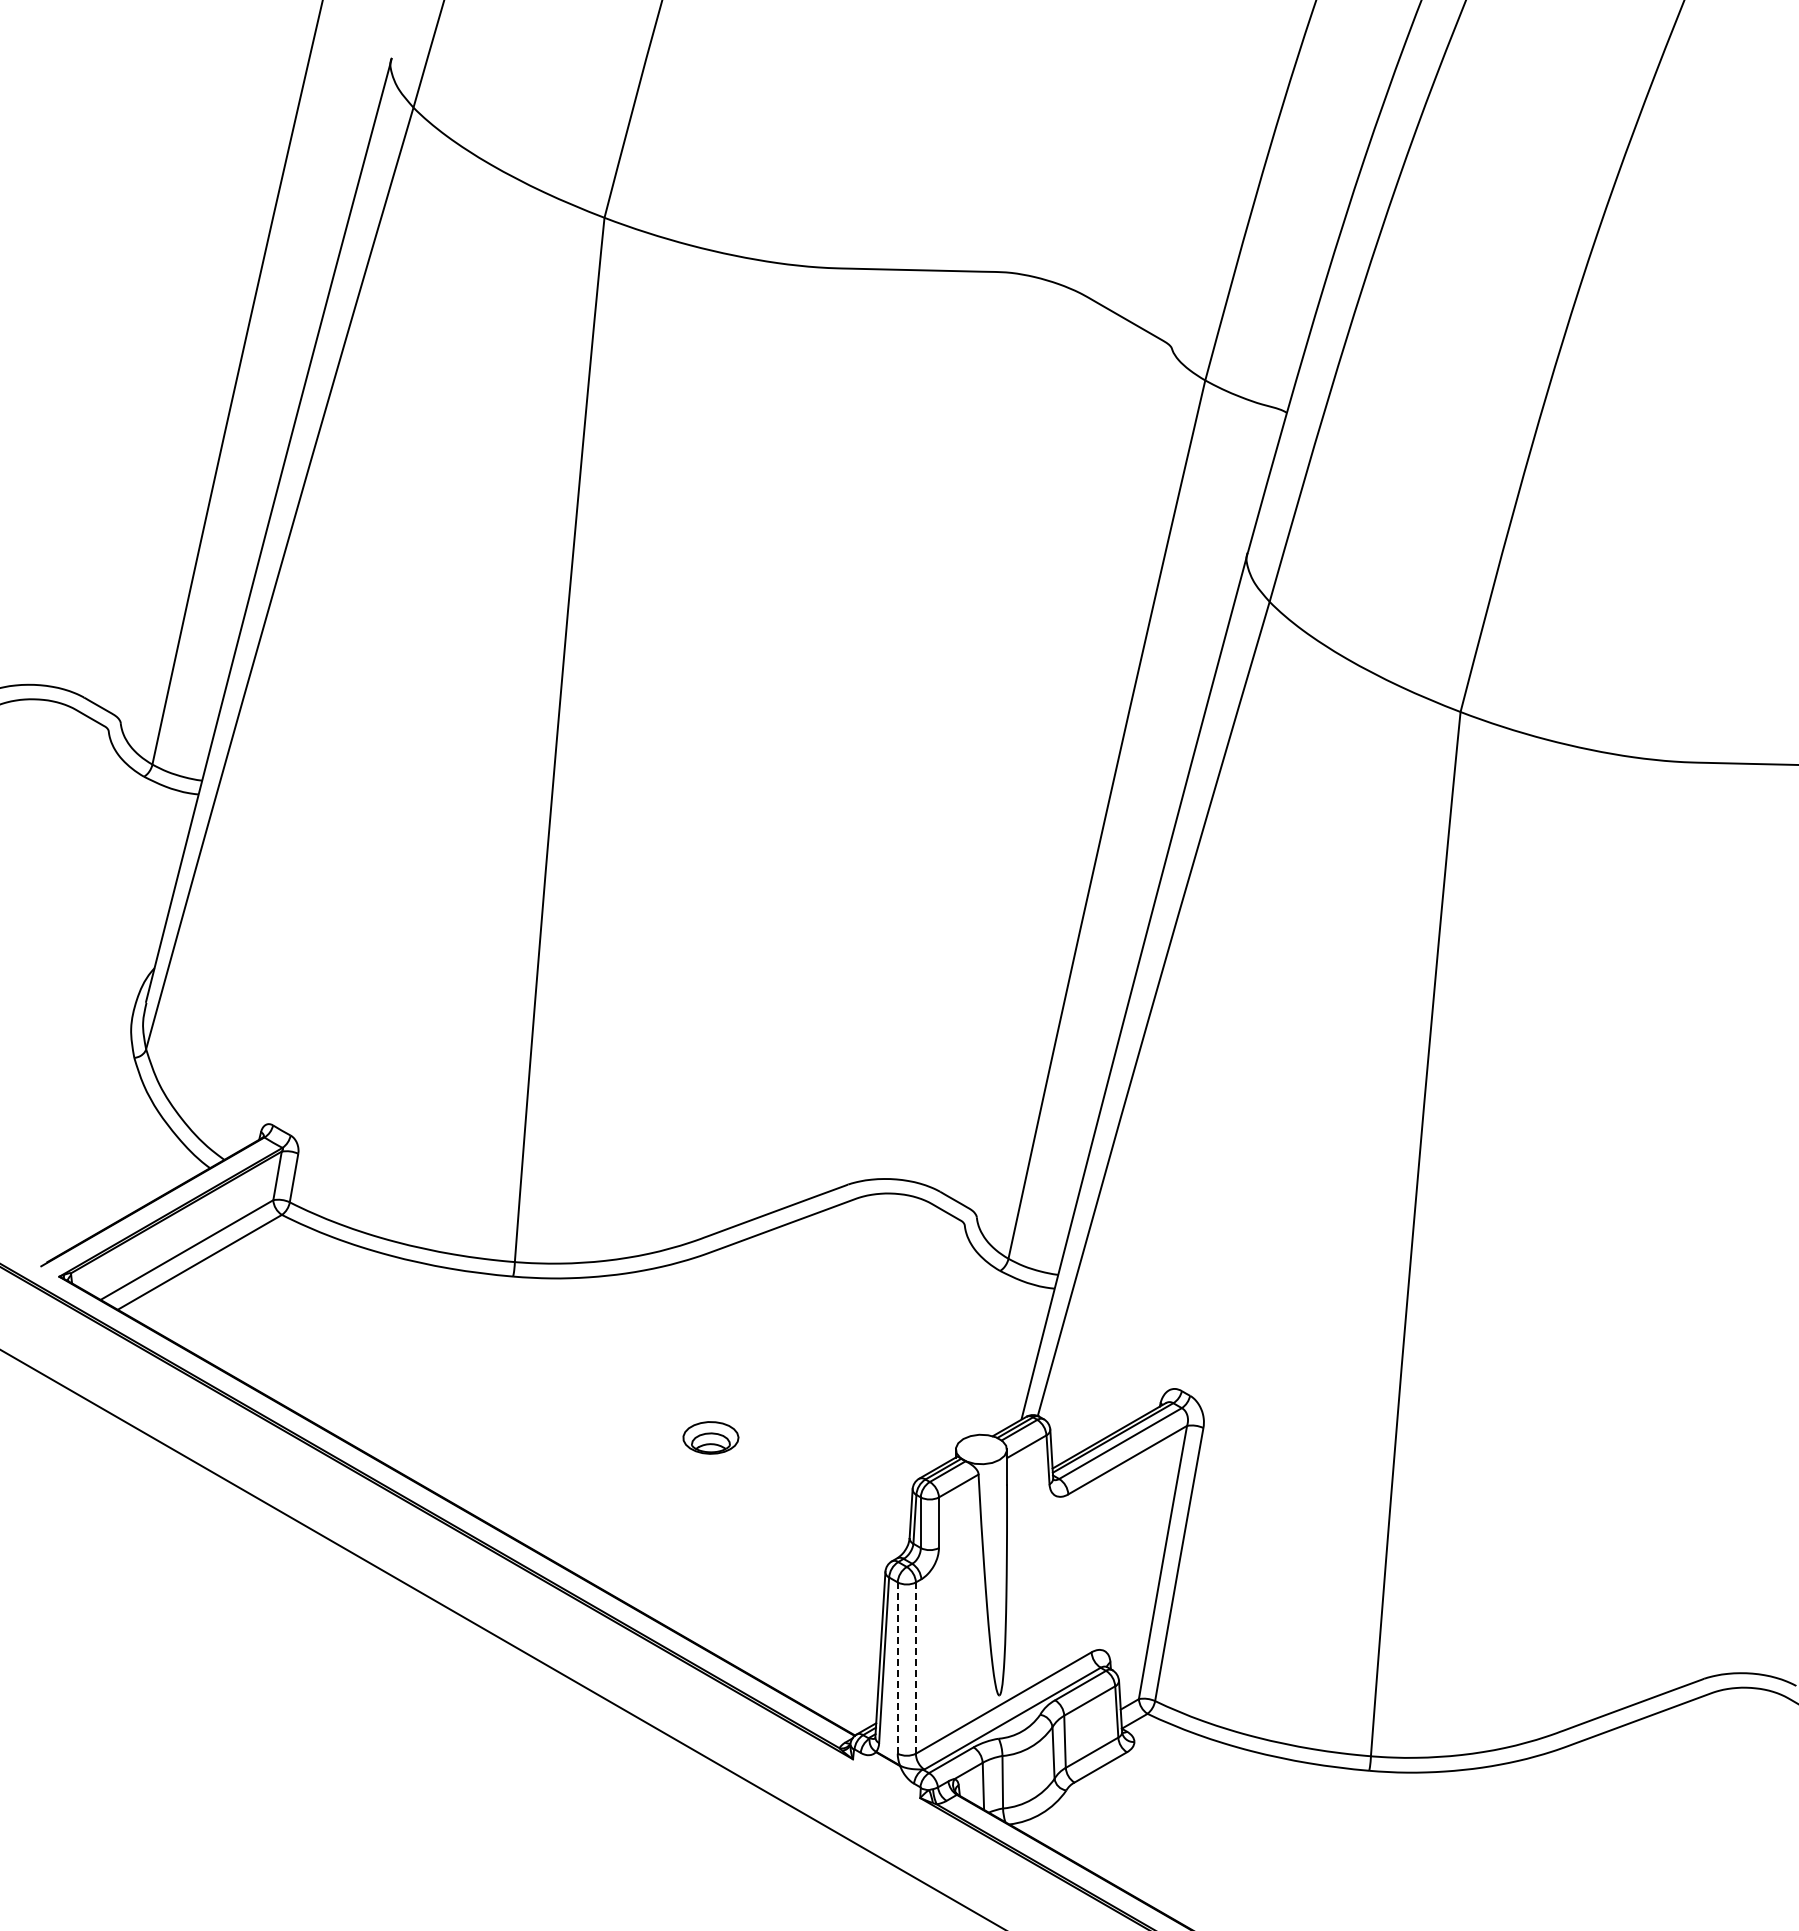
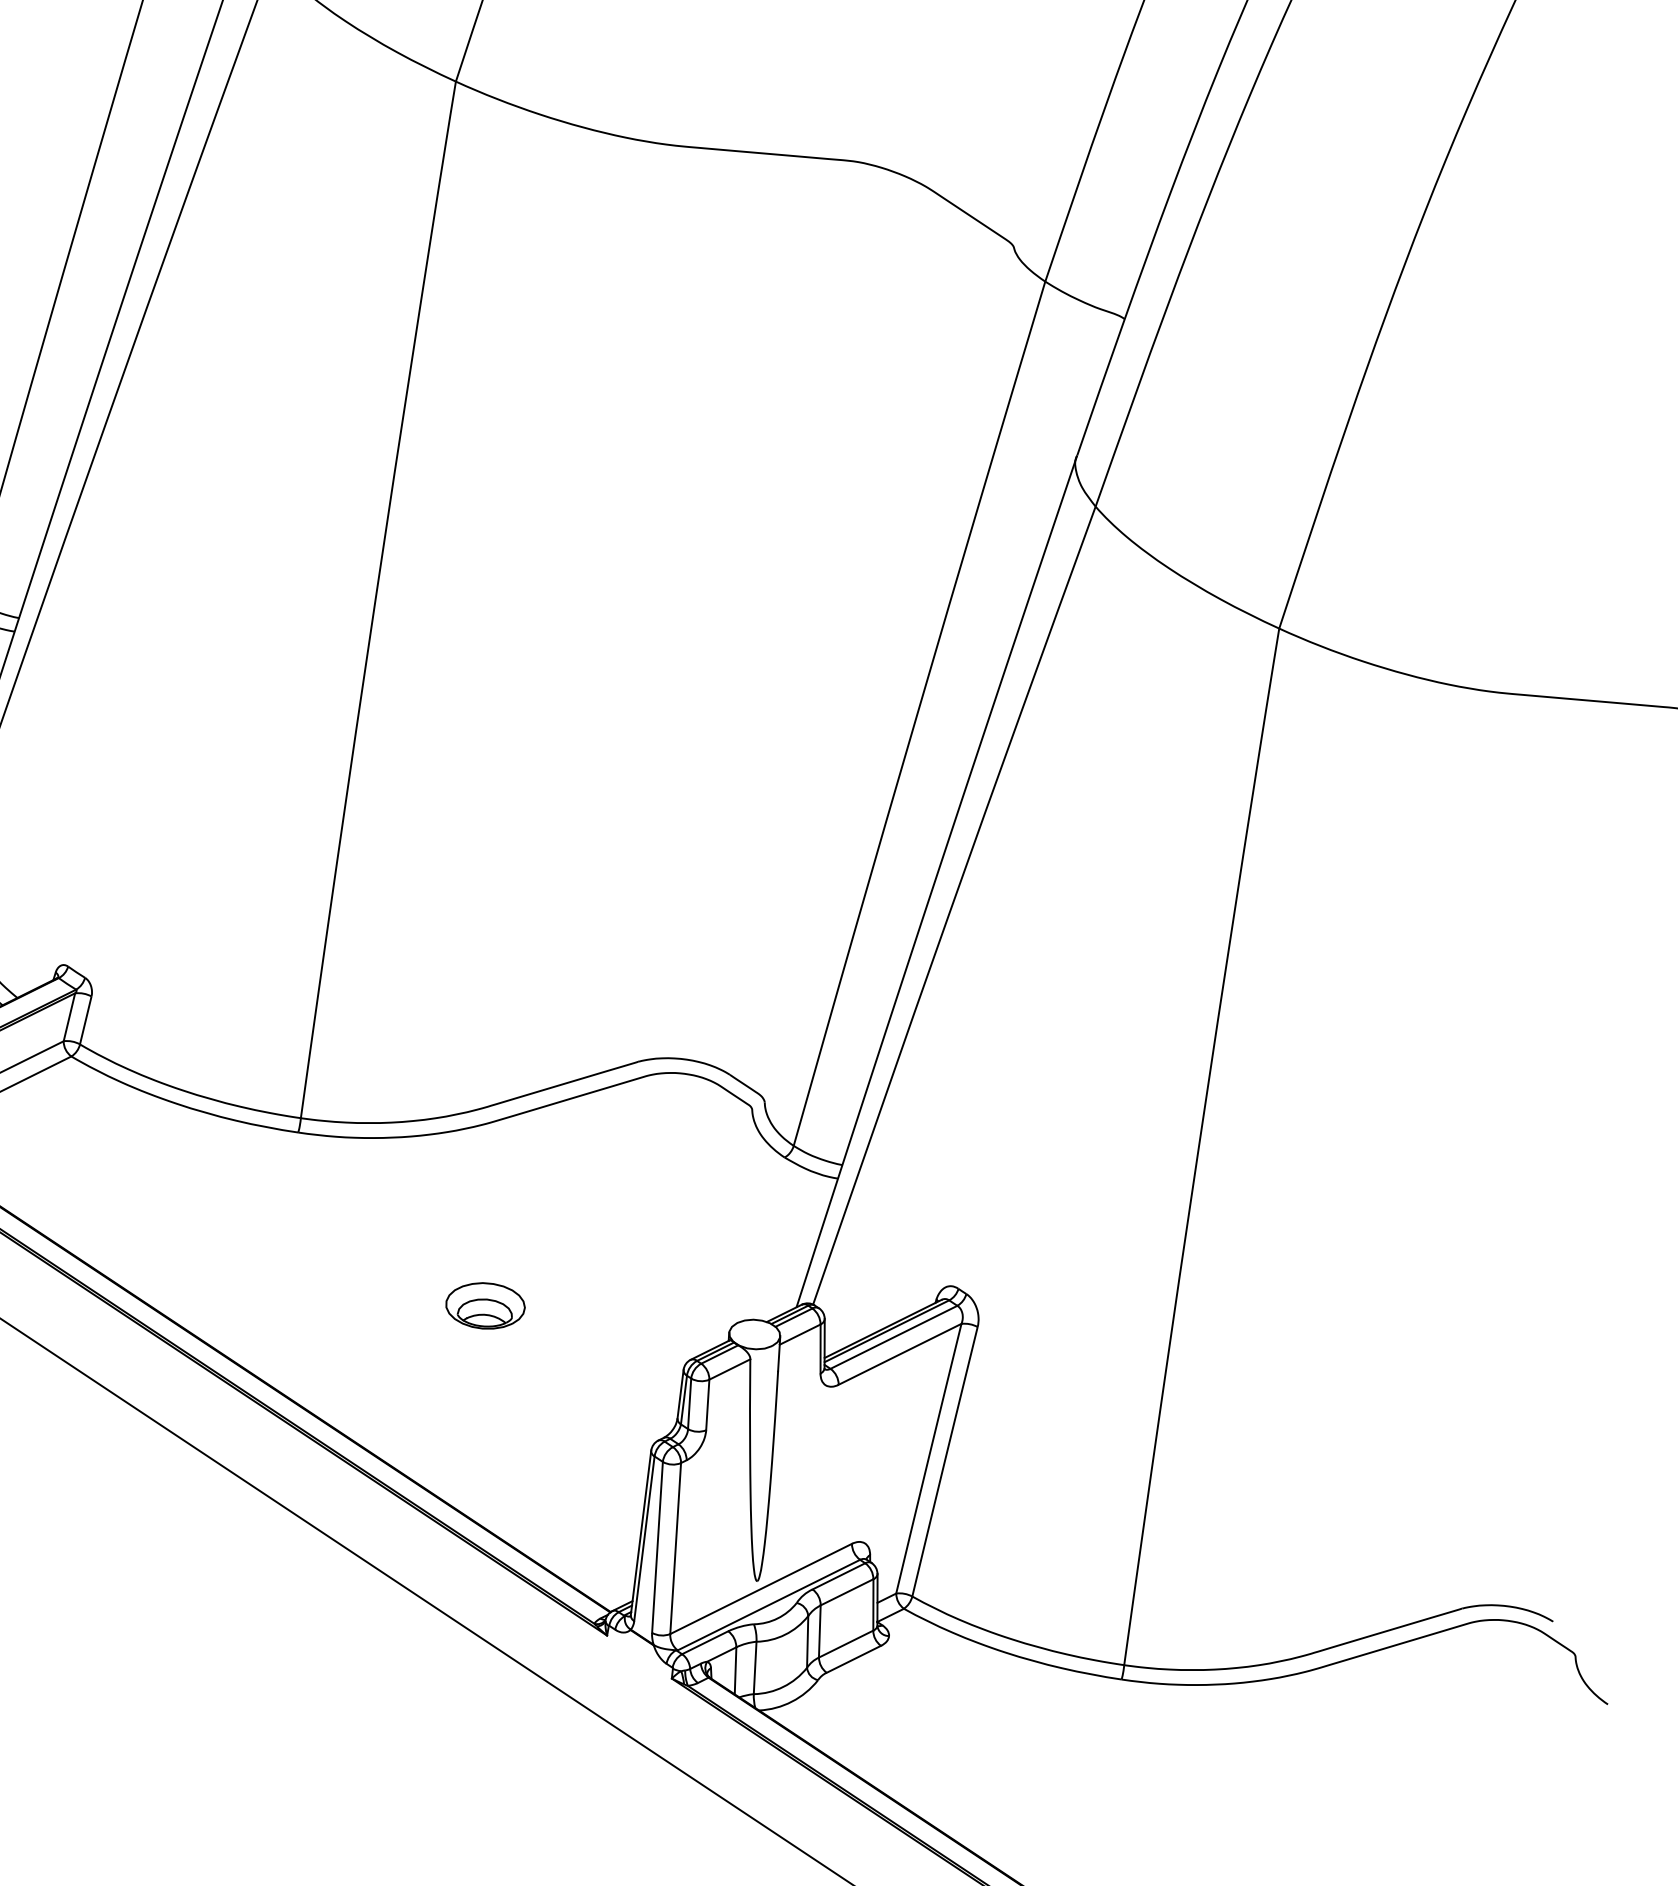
part: (710, 1437) -> (485, 1305), size x1.43
line: (897, 1668) -> (657, 1547), dashed -> solid
line: (915, 1668) -> (675, 1548), dashed -> solid

